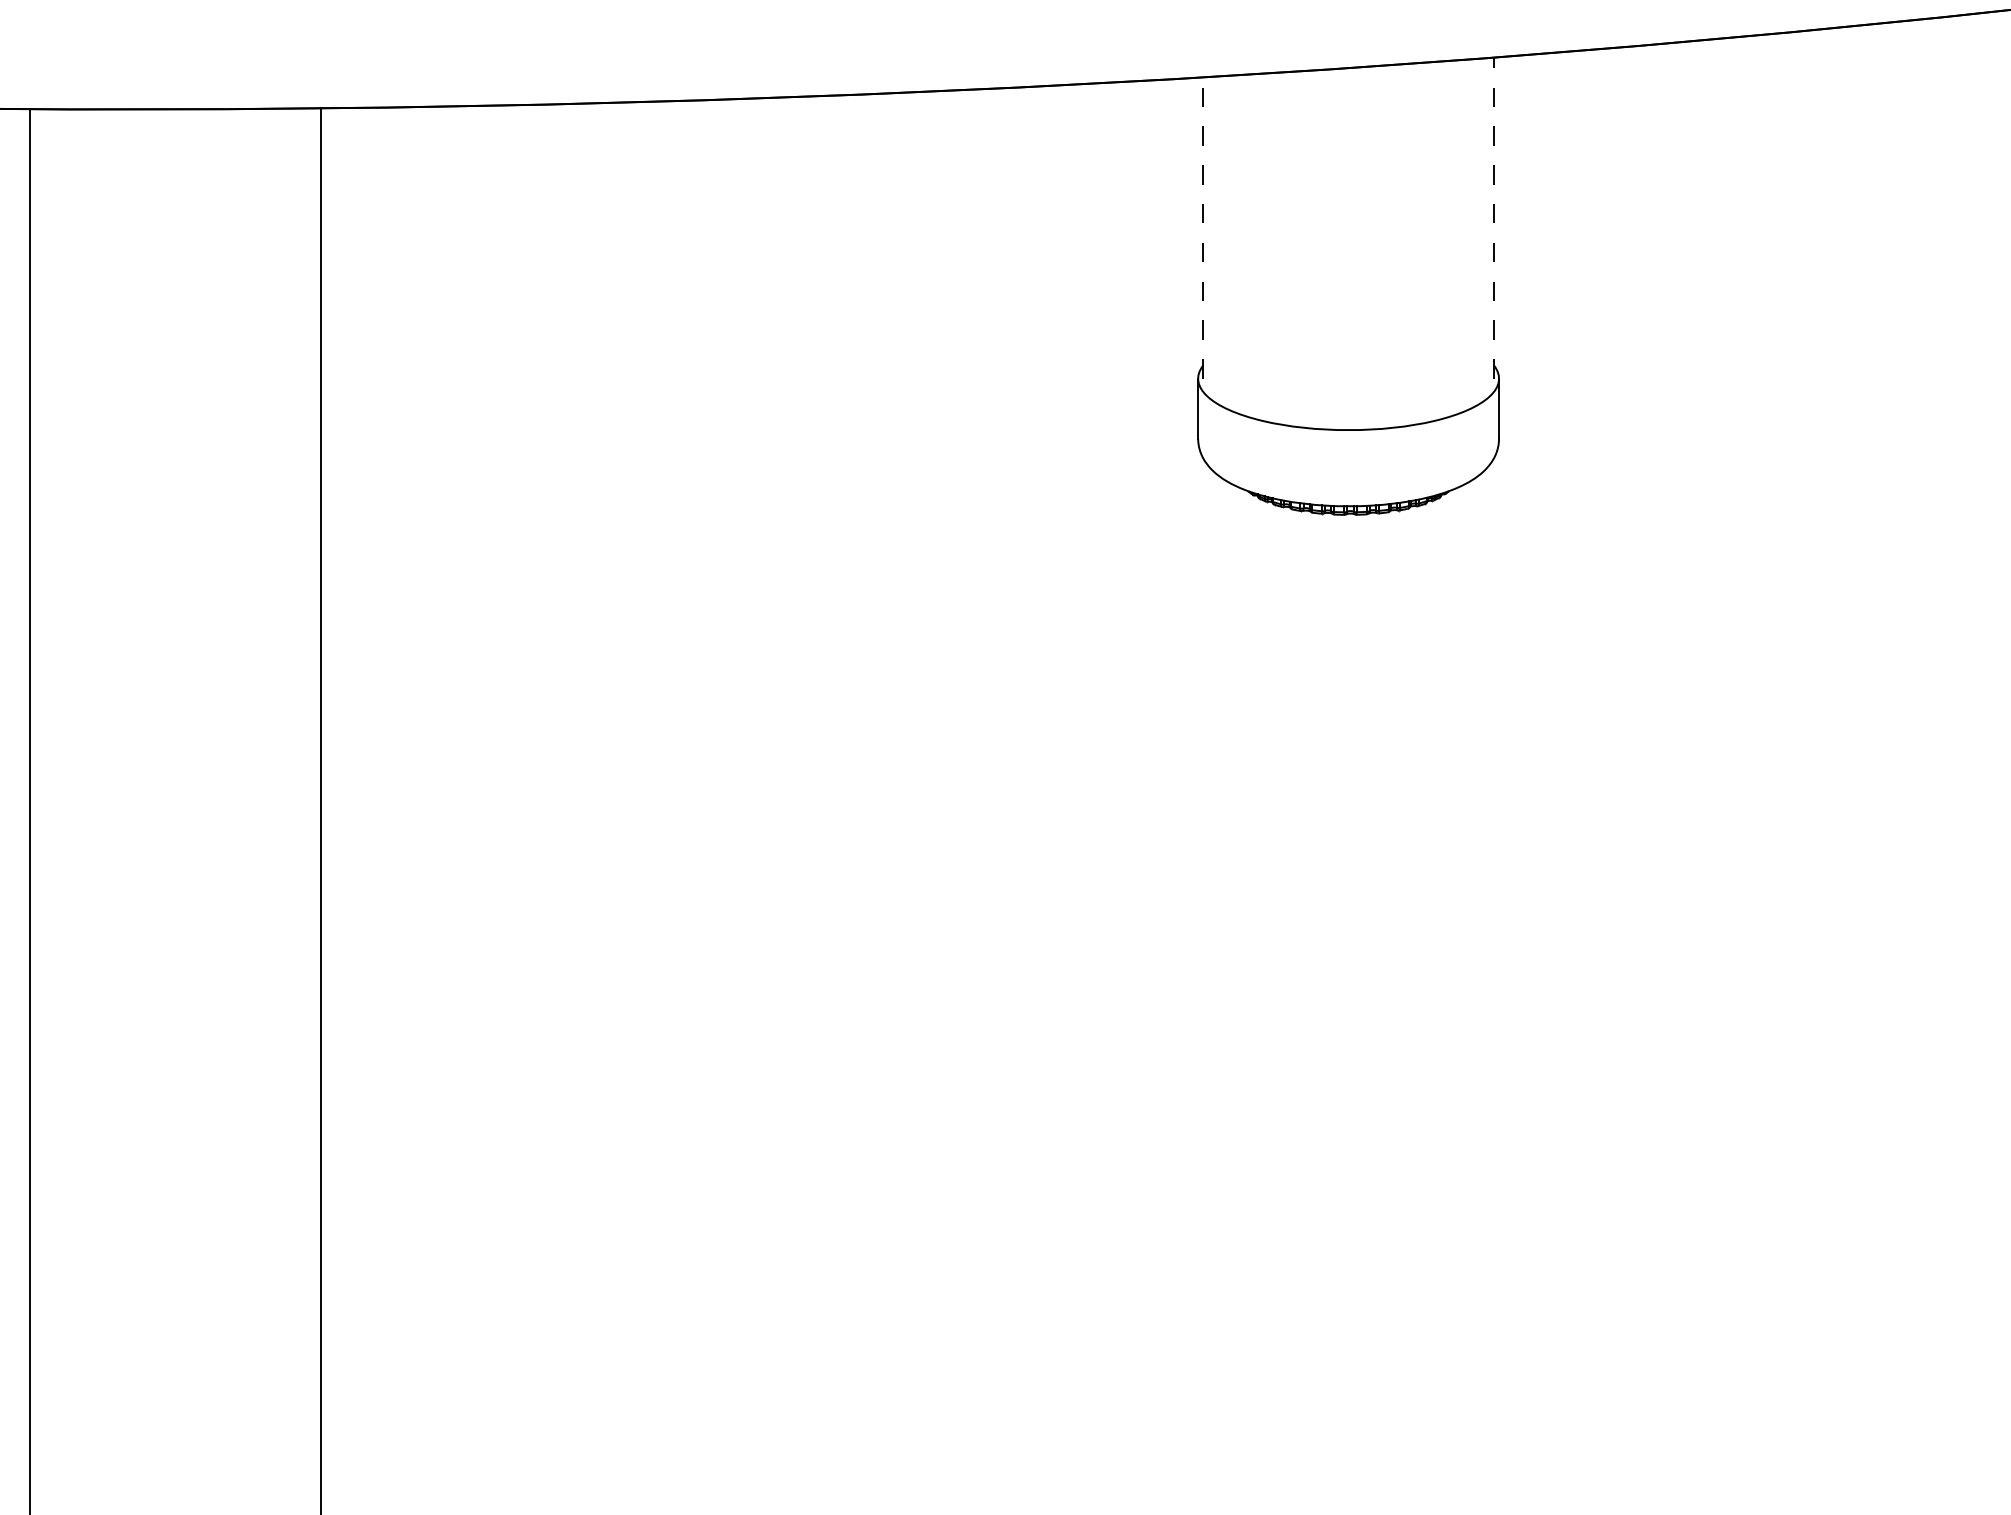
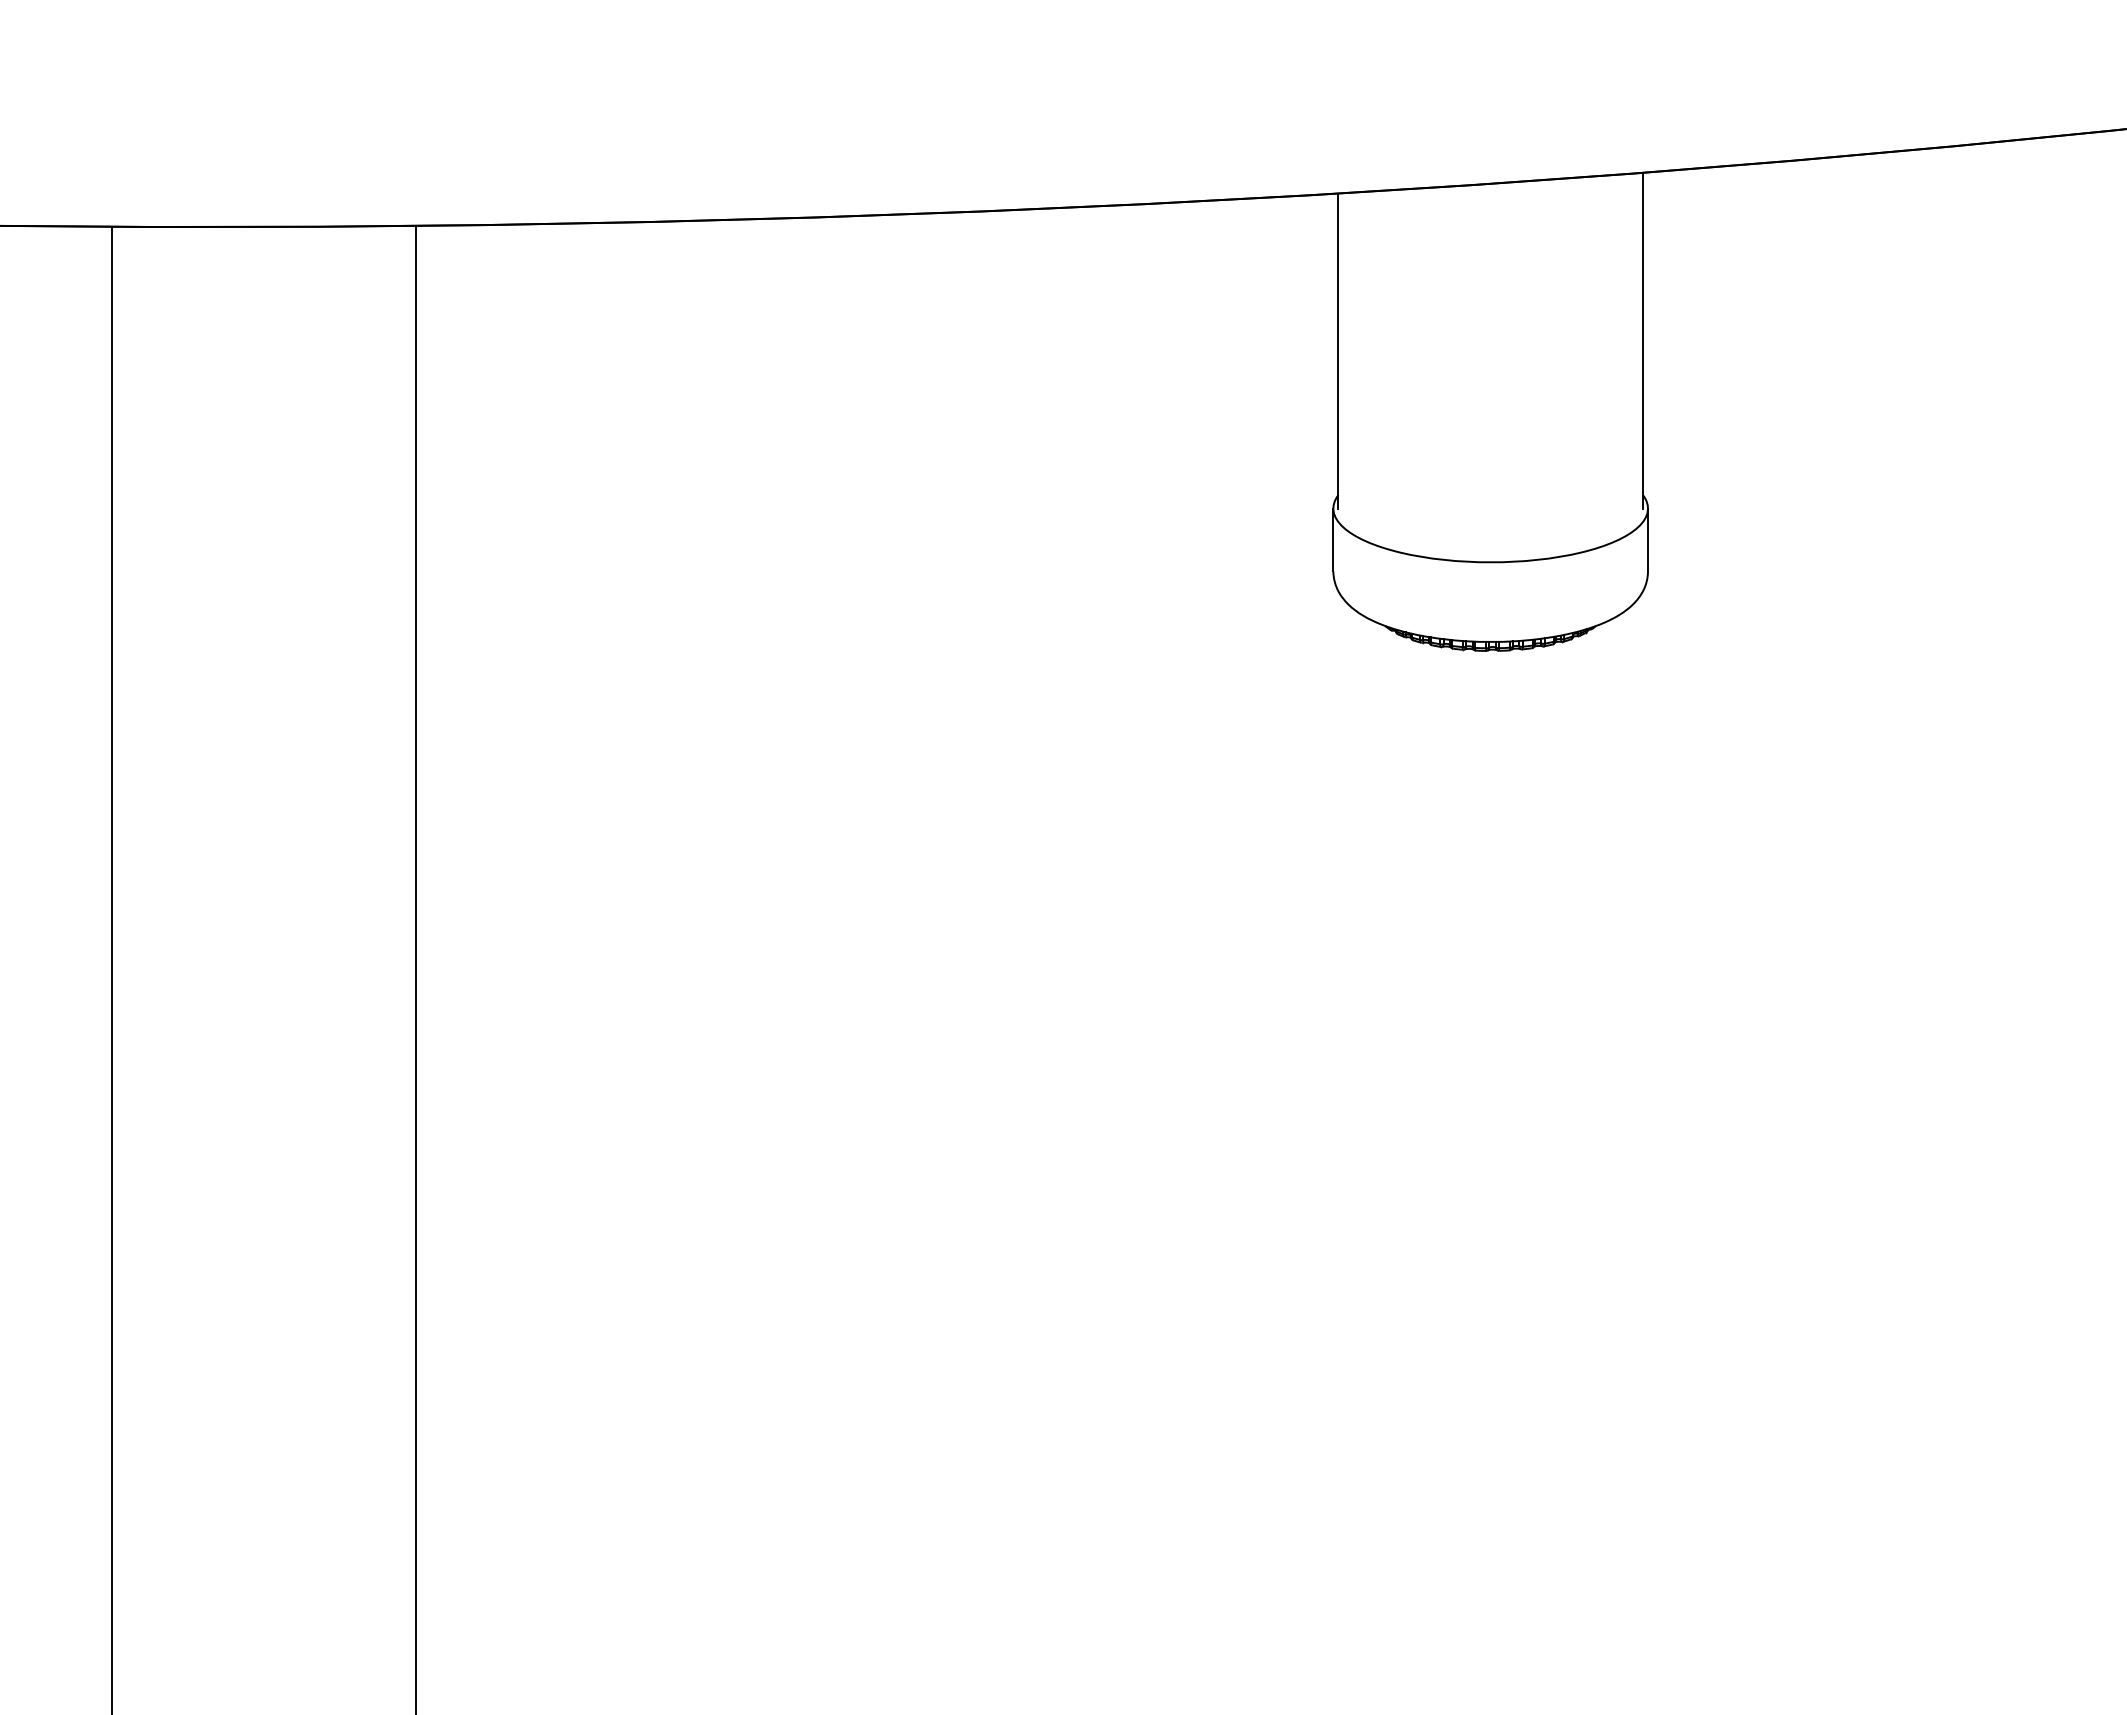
line: (1493, 217) -> (1642, 340), dashed -> solid
line: (1203, 228) -> (1338, 351), dashed -> solid

